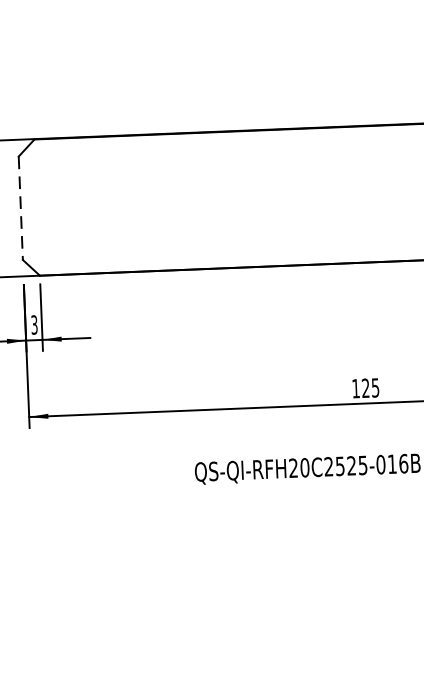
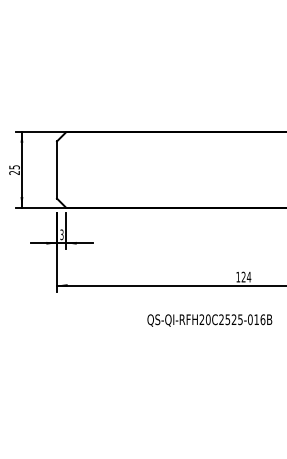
line: (21, 209) -> (57, 170), dashed -> solid
text: (374, 386) -> (248, 276), 125 -> 124

